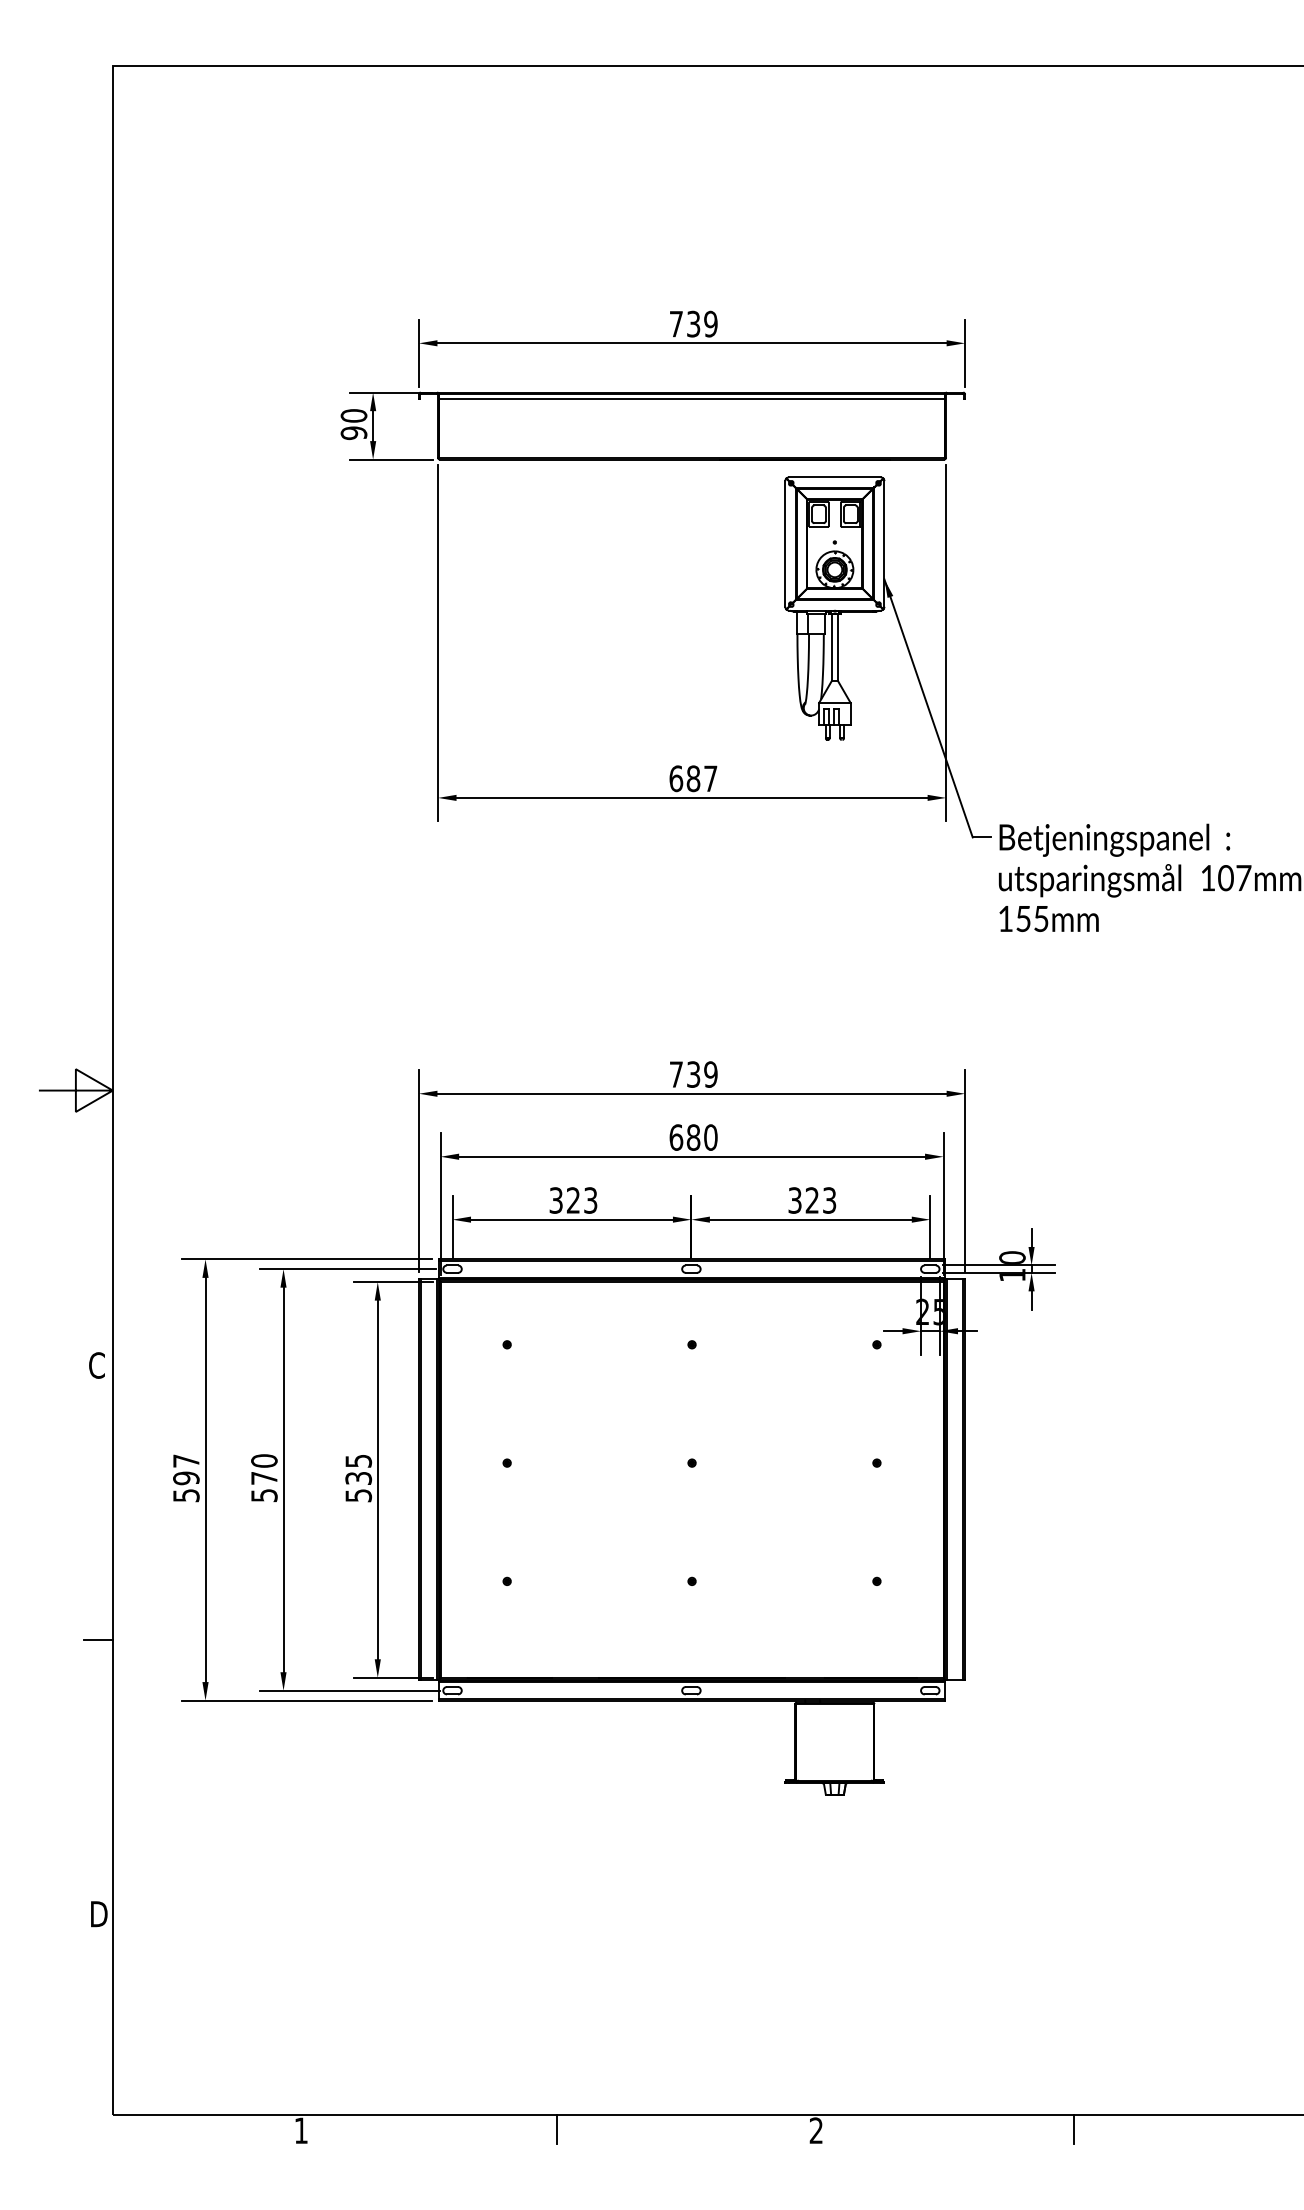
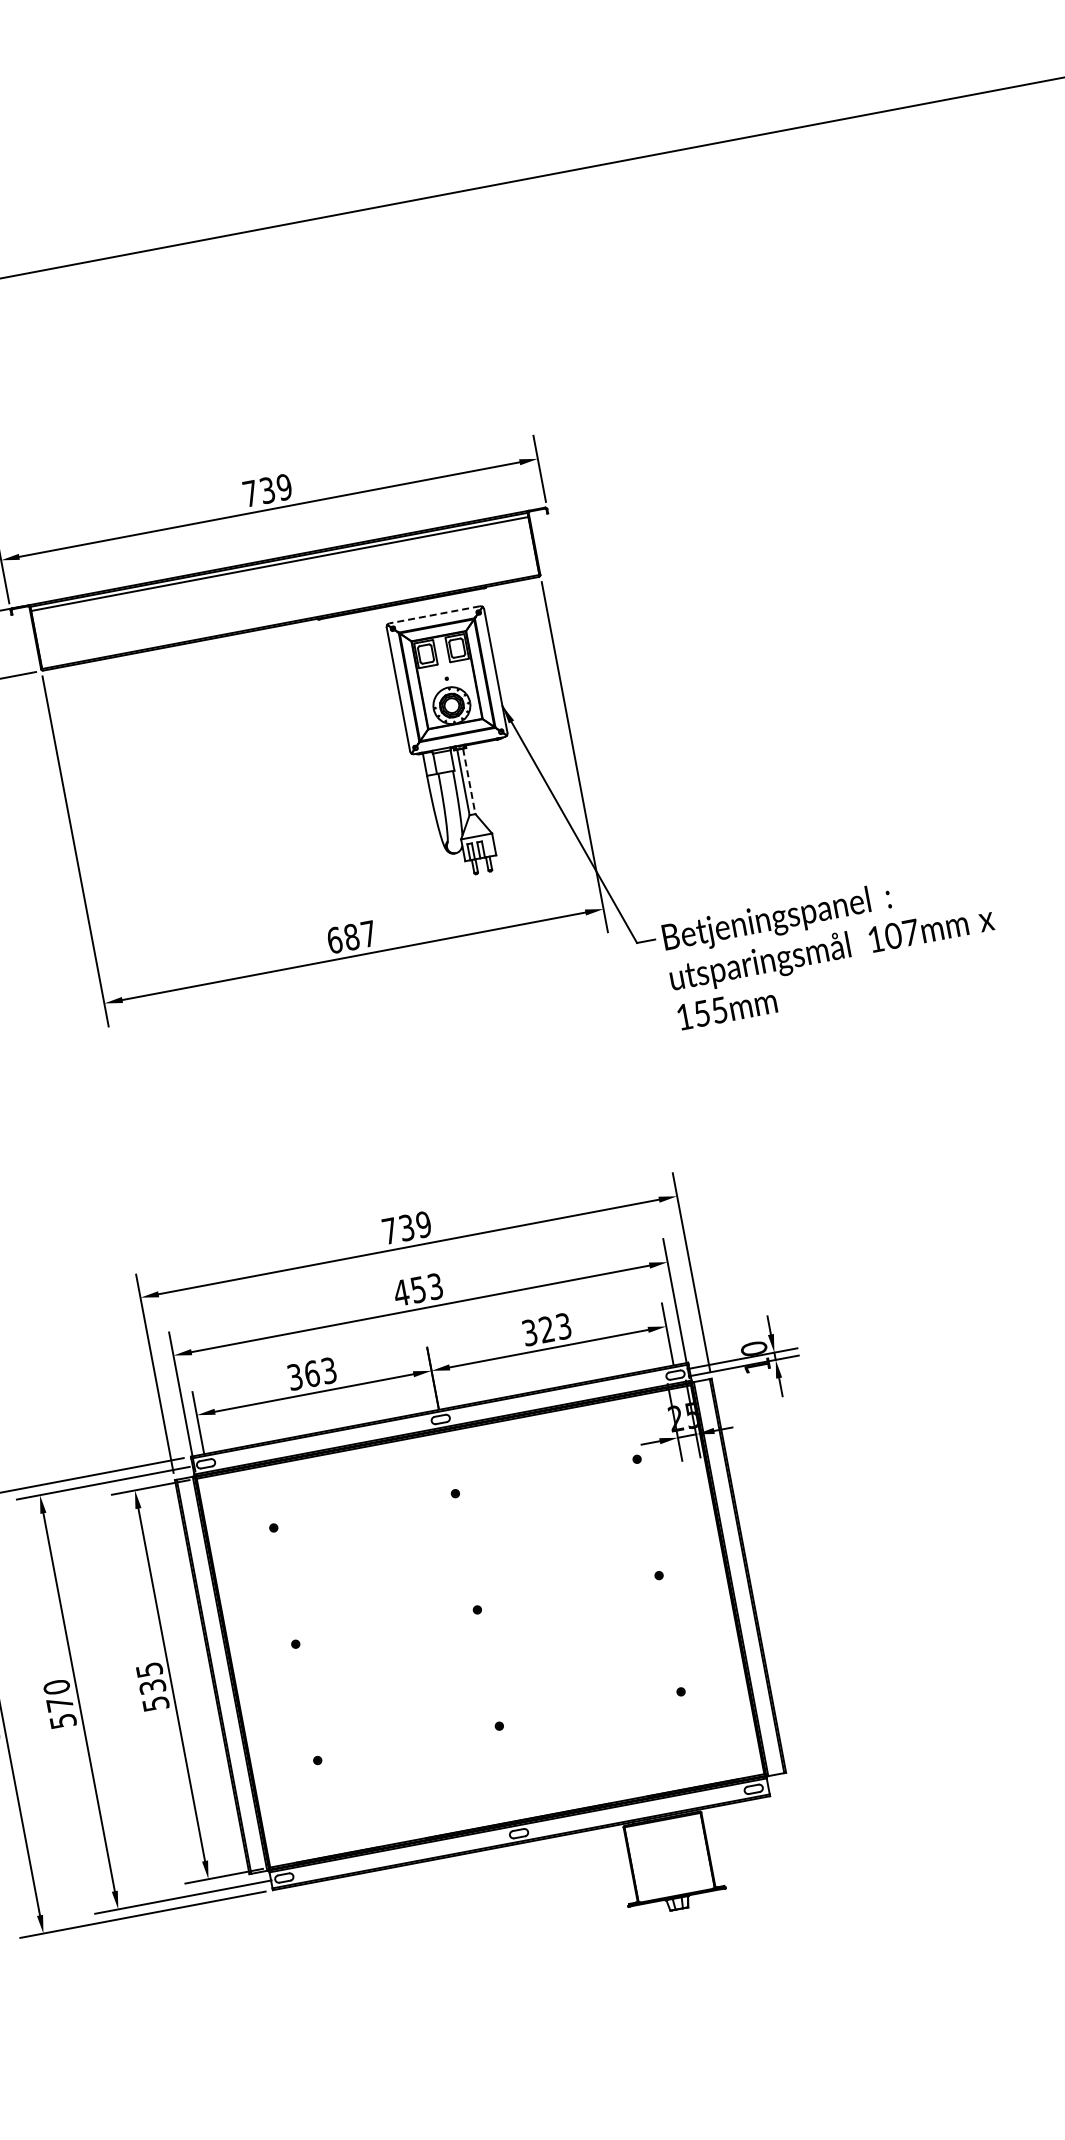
line: (834, 477) -> (434, 614), solid -> dashed
line: (837, 648) -> (469, 782), solid -> dashed
text: (693, 1137) -> (418, 1289), 680 -> 453
text: (573, 1200) -> (312, 1373), 323 -> 363

